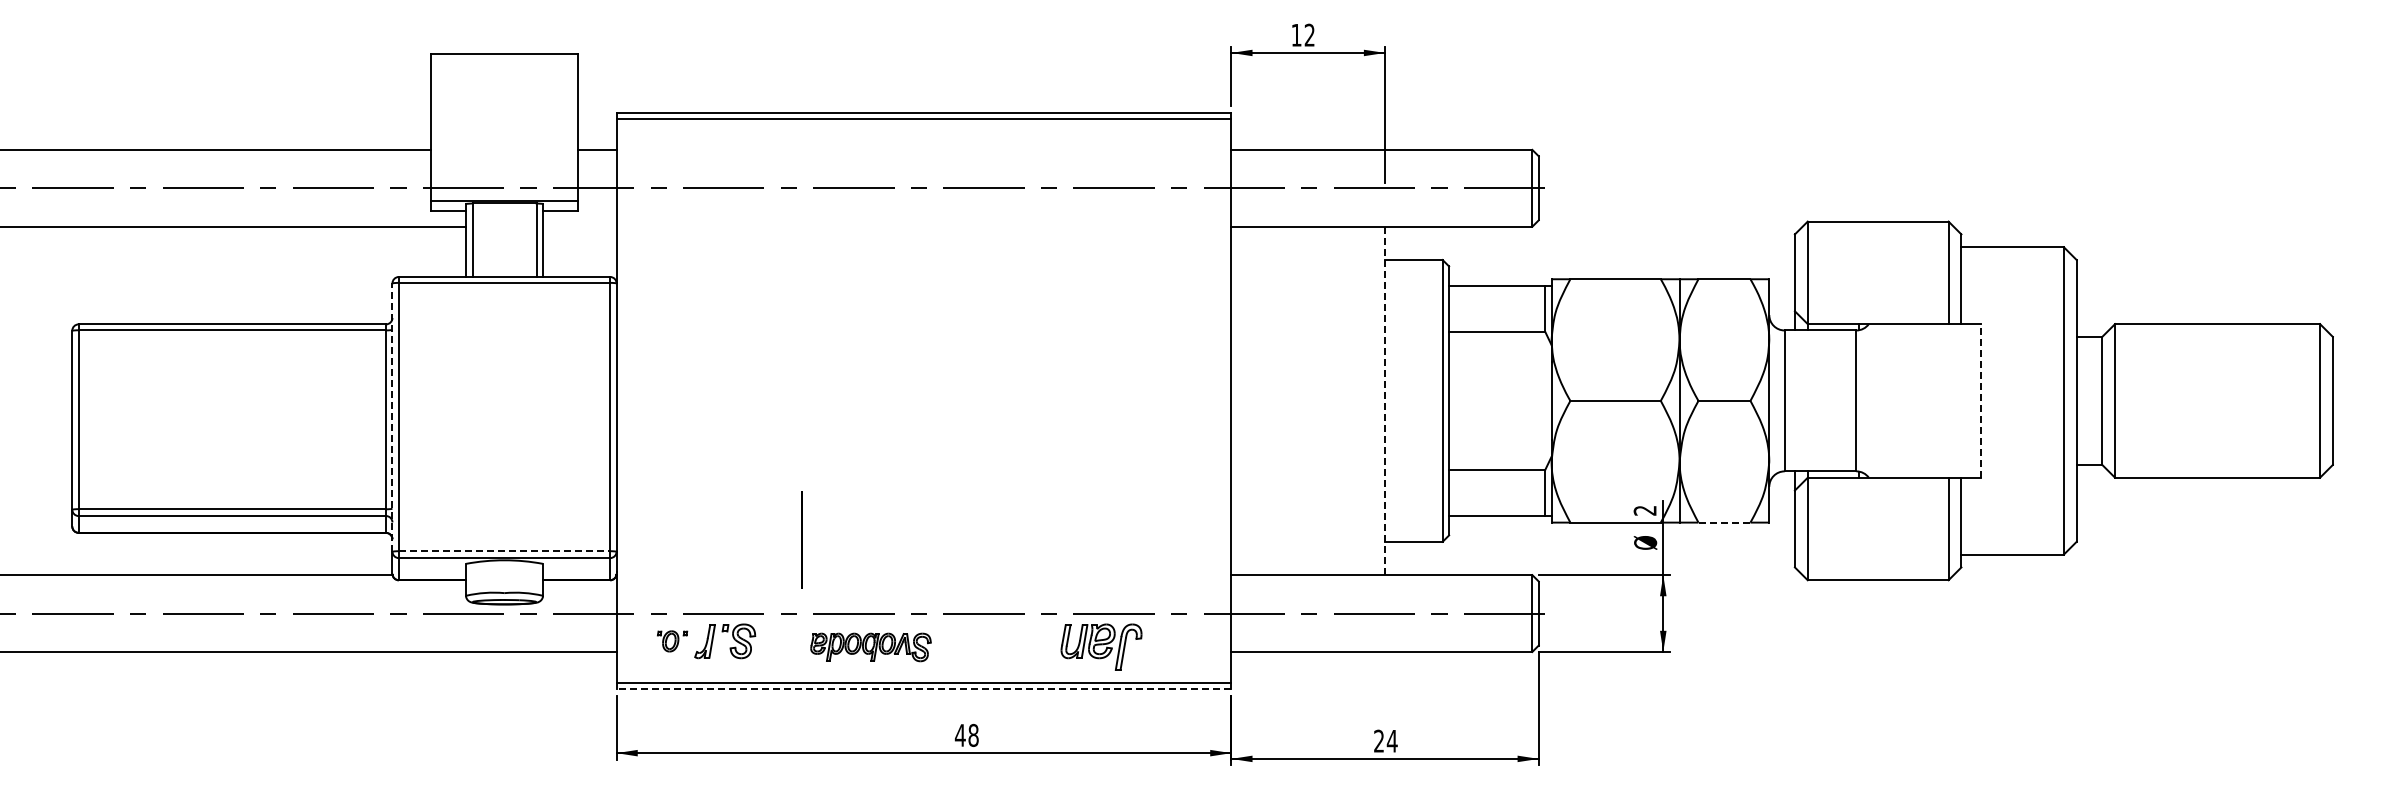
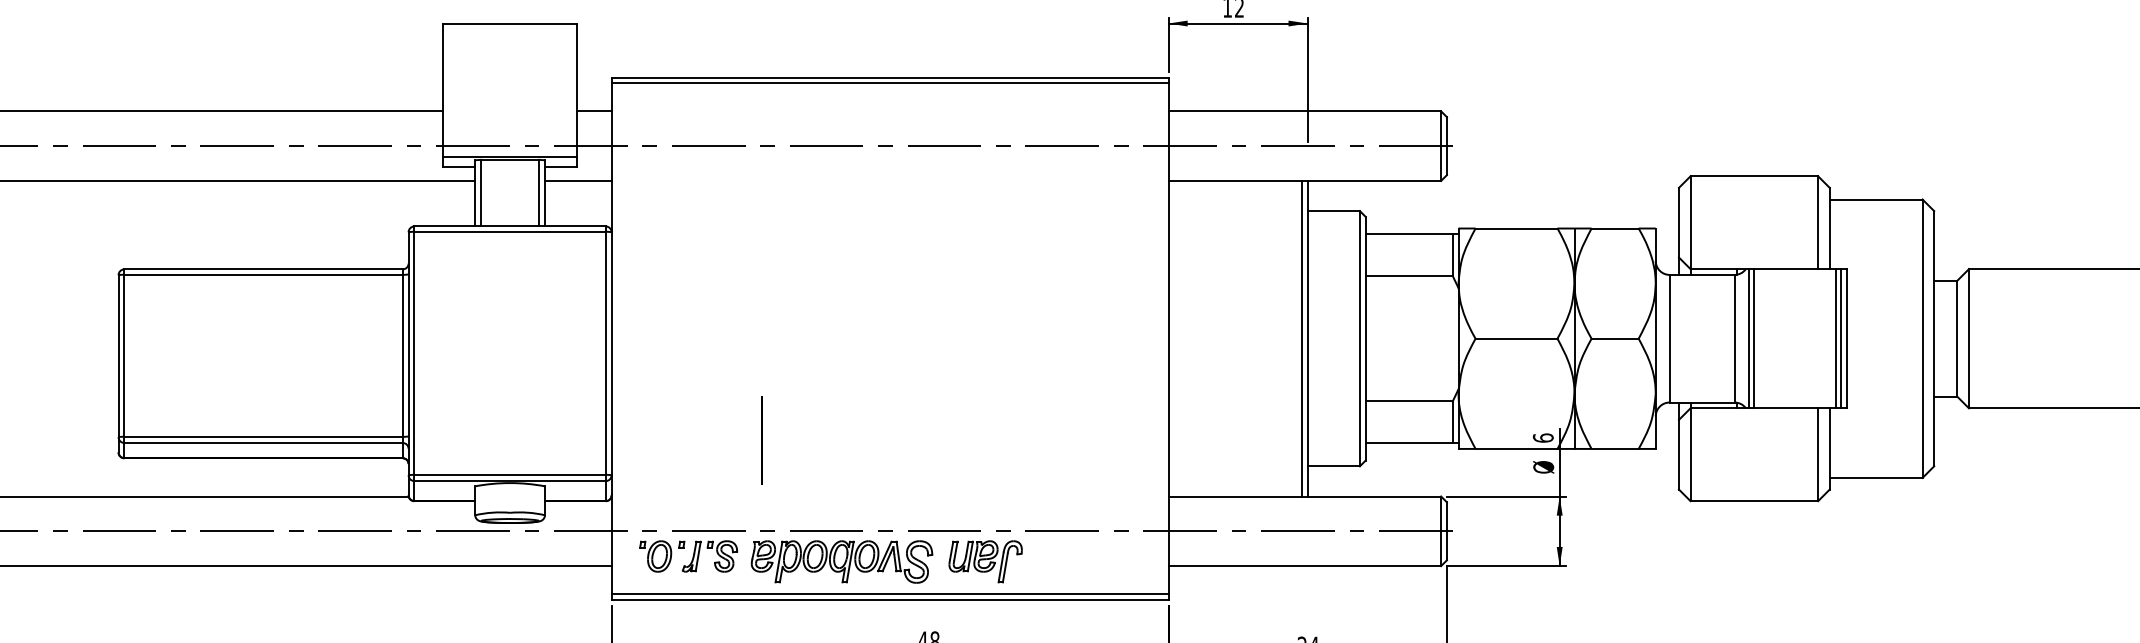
line: (579, 226) -> (578, 180), added
line: (1378, 400) -> (1301, 338), added
line: (1871, 400) -> (1748, 338), added
line: (1878, 400) -> (1754, 338), added
line: (1967, 400) -> (1835, 338), added
line: (1974, 400) -> (1841, 338), added
line: (1980, 400) -> (1847, 338), dashed -> solid
line: (1385, 401) -> (1308, 339), dashed -> solid
line: (392, 417) -> (408, 353), dashed -> solid
text: (1644, 510) -> (1542, 437), 2 -> 6
line: (1723, 522) -> (1614, 448), dashed -> solid
line: (801, 539) -> (761, 439), moved
line: (504, 551) -> (510, 475), dashed -> solid
part: (672, 641) -> (662, 556), size x1.67
part: (1101, 646) -> (985, 561), moved
part: (870, 647) -> (841, 562), size x1.67
line: (923, 689) -> (889, 600), dashed -> solid

